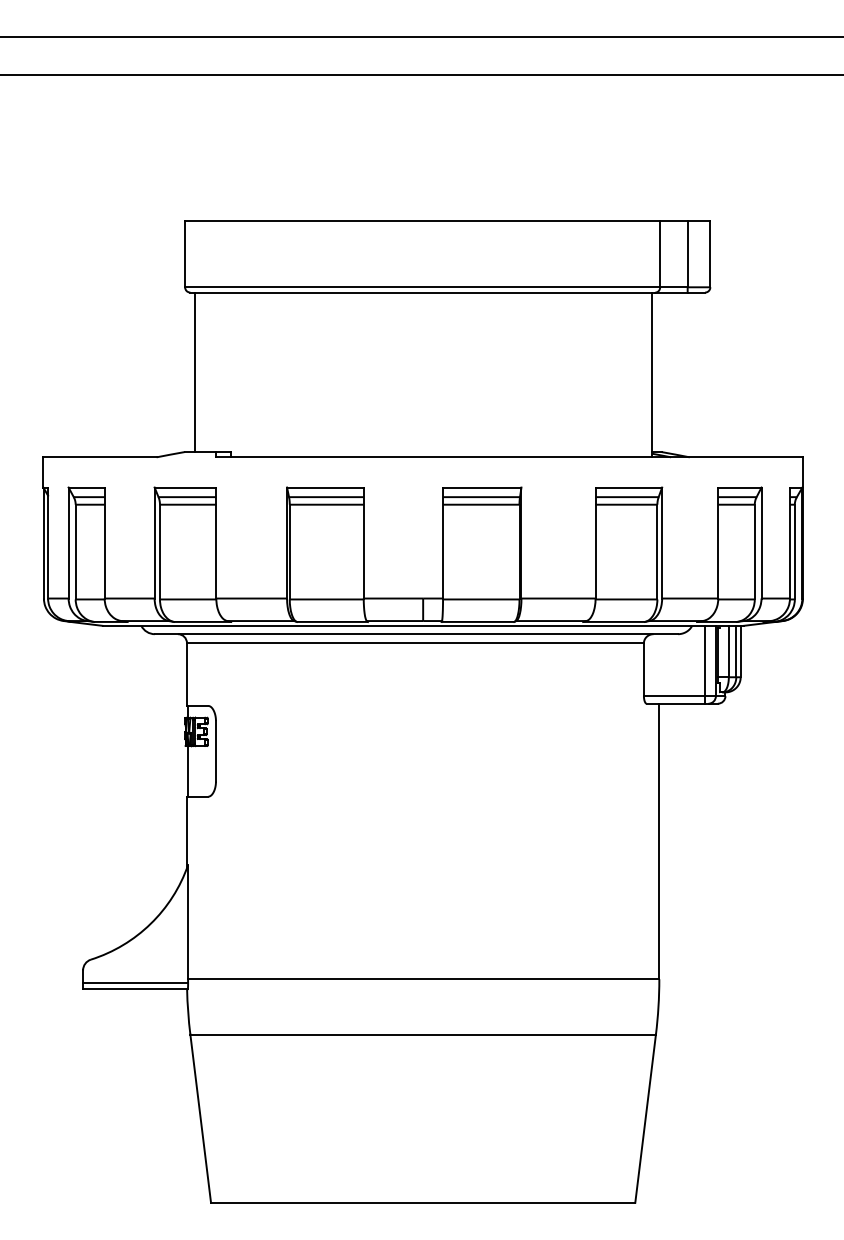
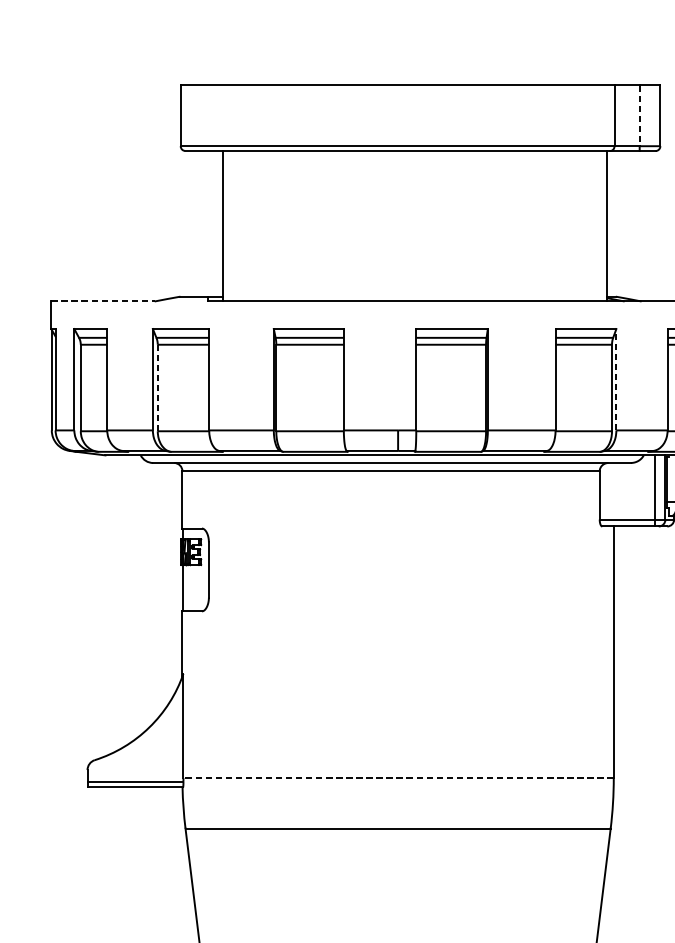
line: (687, 254) -> (639, 116), solid -> dashed
line: (194, 372) -> (223, 224), moved
line: (100, 457) -> (103, 301), solid -> dashed
line: (662, 542) -> (616, 379), solid -> dashed
line: (159, 552) -> (157, 388), solid -> dashed
line: (423, 979) -> (398, 778), solid -> dashed

